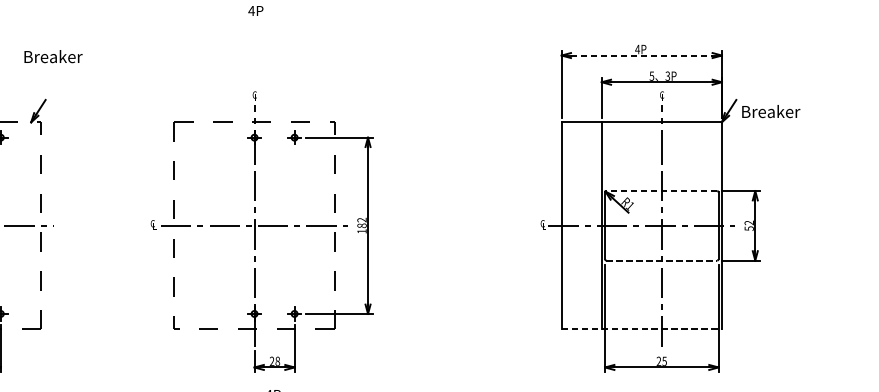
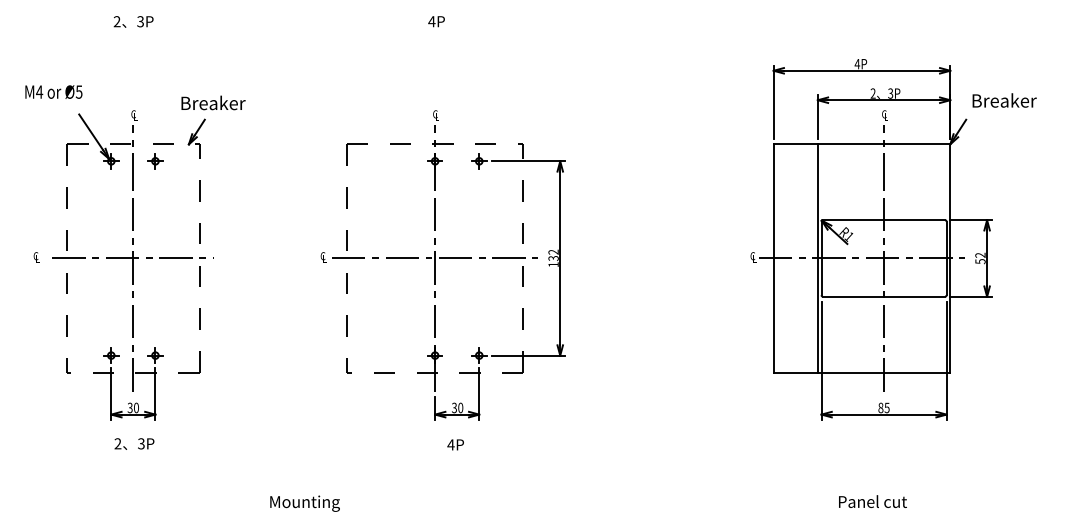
line: (642, 55) -> (862, 70), dashed -> solid
text: (53, 56) -> (213, 102), moved
text: (651, 76) -> (872, 93), 5 -> 2
text: (771, 111) -> (1004, 100), moved
line: (661, 191) -> (883, 220), dashed -> solid
text: (361, 224) -> (553, 257), 182 -> 132
line: (662, 260) -> (884, 296), dashed -> solid
line: (642, 329) -> (862, 372), dashed -> solid
text: (274, 361) -> (457, 408), 28 -> 30
text: (658, 361) -> (880, 408), 25 -> 85

